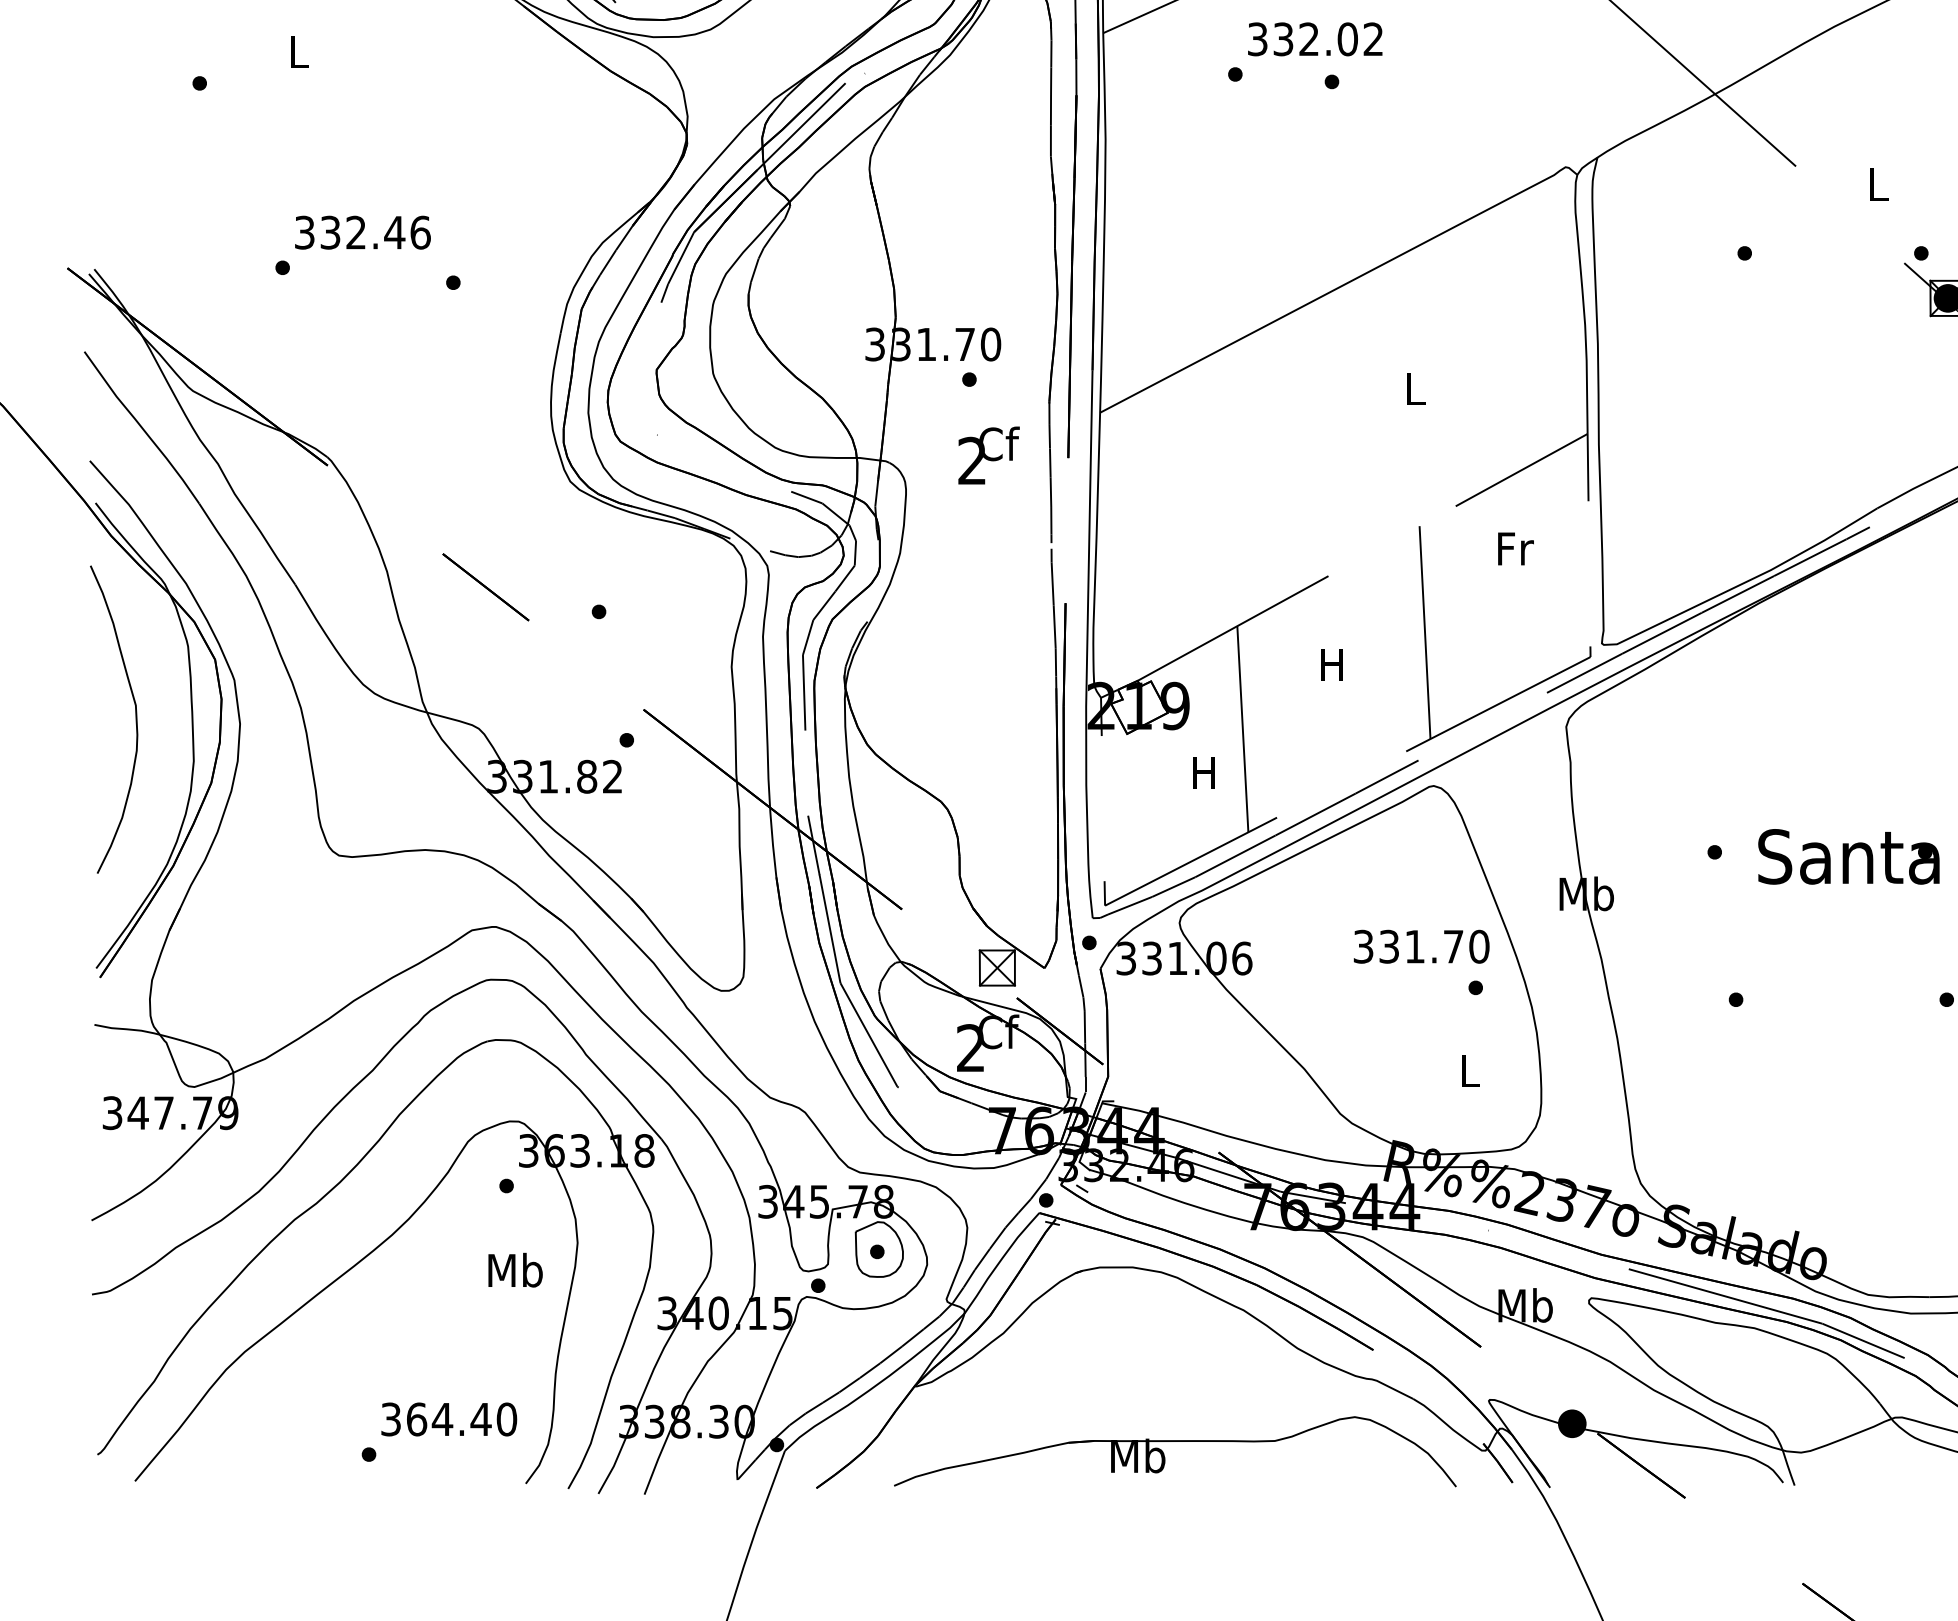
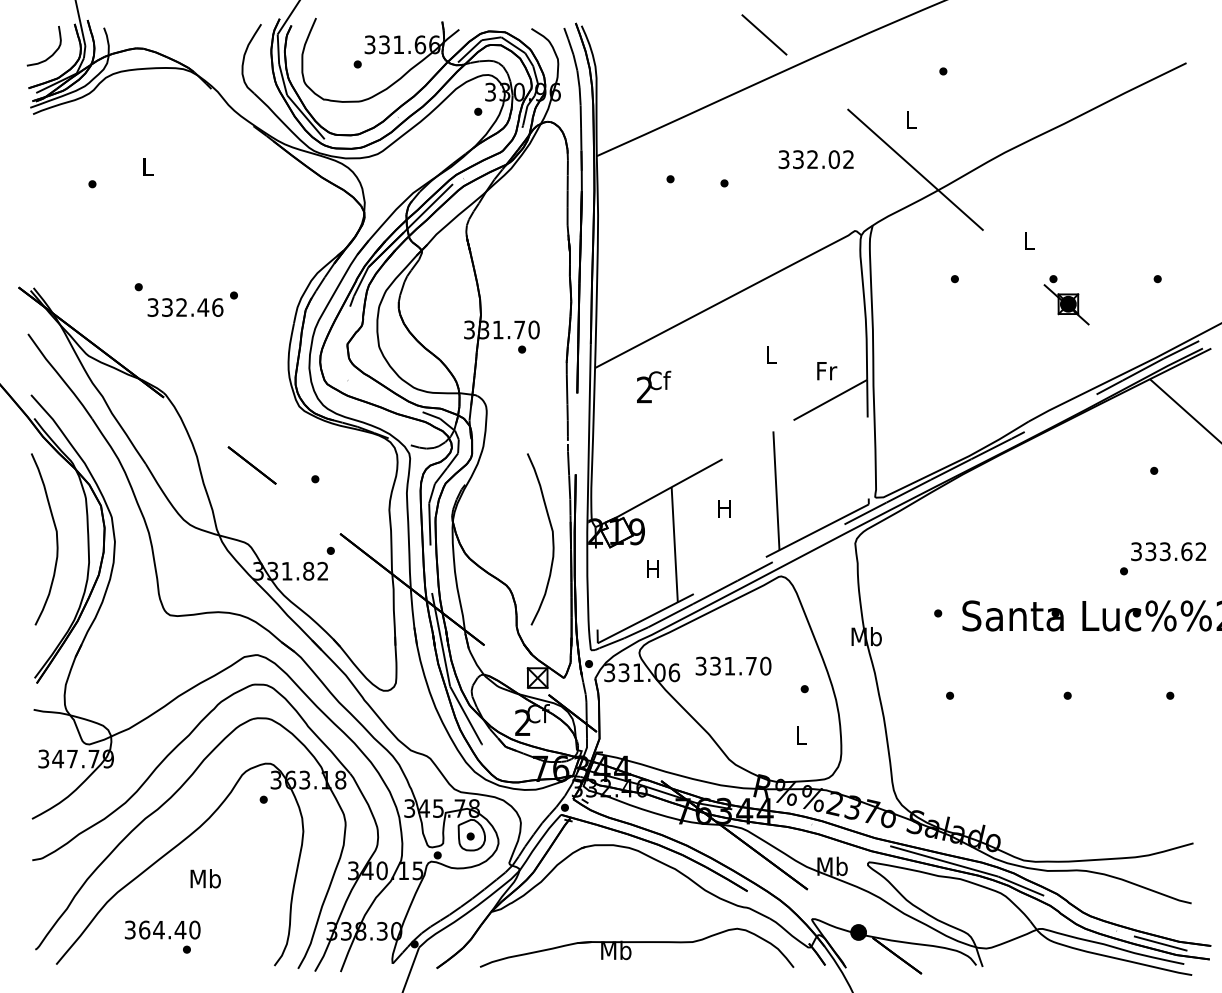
text: (1314, 39) -> (815, 159), moved
text: (362, 232) -> (185, 307), moved
text: (989, 454) -> (654, 386), moved
text: (1516, 549) -> (827, 371), moved
curve: (1023, 719) -> (552, 539), added
text: (1421, 945) -> (733, 665), moved
text: (515, 1269) -> (205, 878), moved
text: (448, 1418) -> (162, 929), moved

